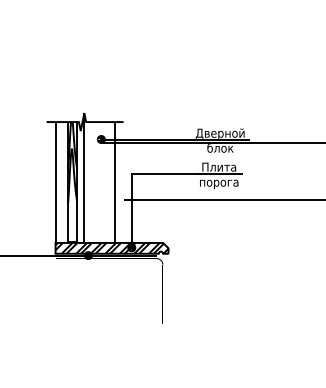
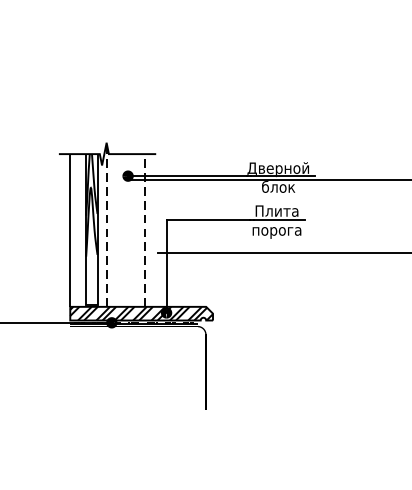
line: (84, 178) -> (106, 225), solid -> dashed
line: (114, 182) -> (144, 230), solid -> dashed

